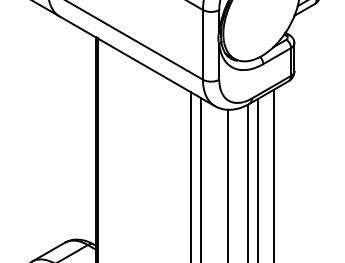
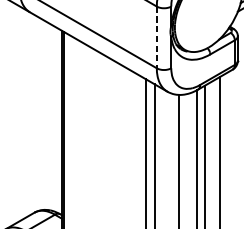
line: (202, 44) -> (156, 37), solid -> dashed

